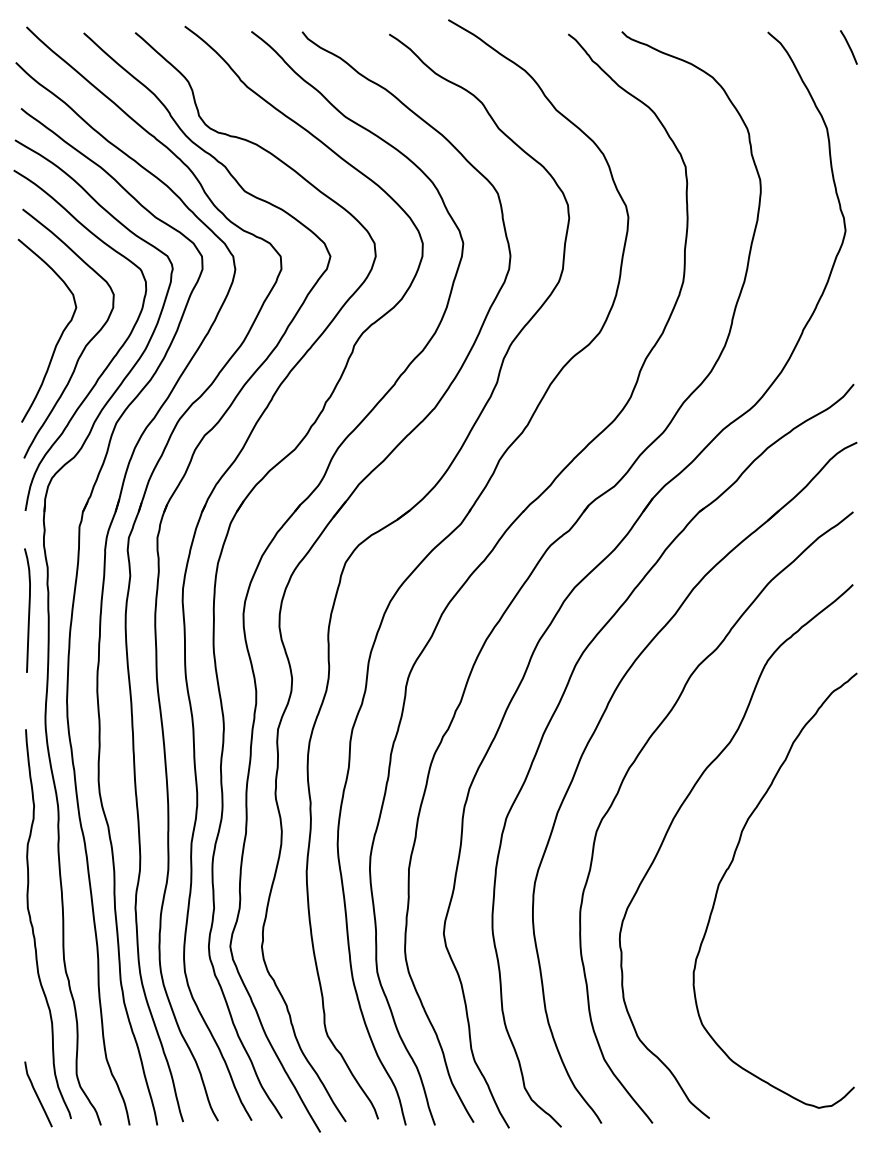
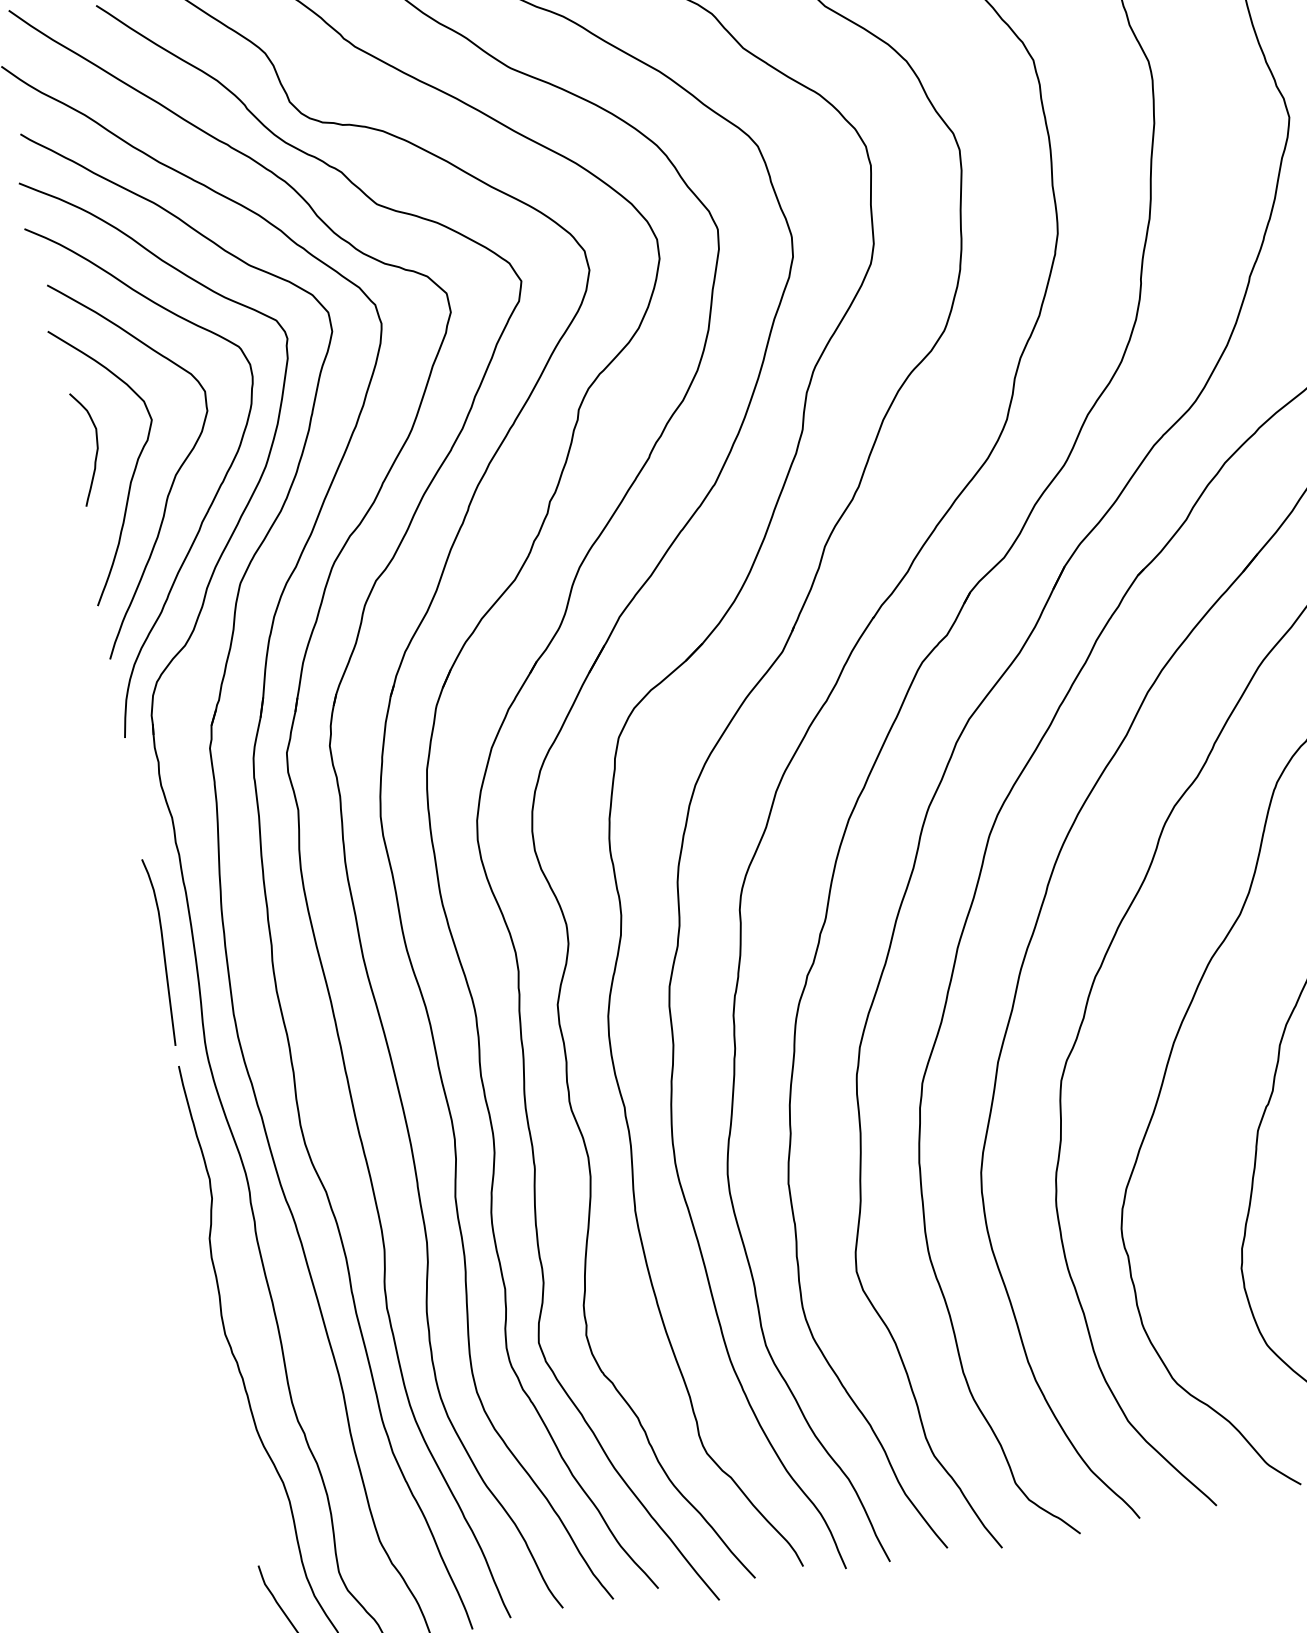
curve: (37, 318) -> (96, 445), added
curve: (28, 610) -> (162, 951), moved

